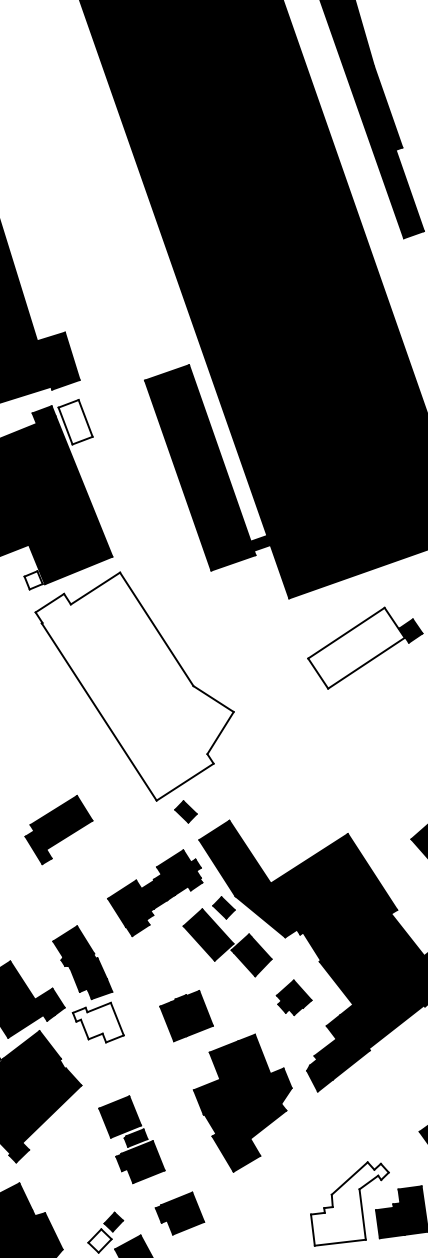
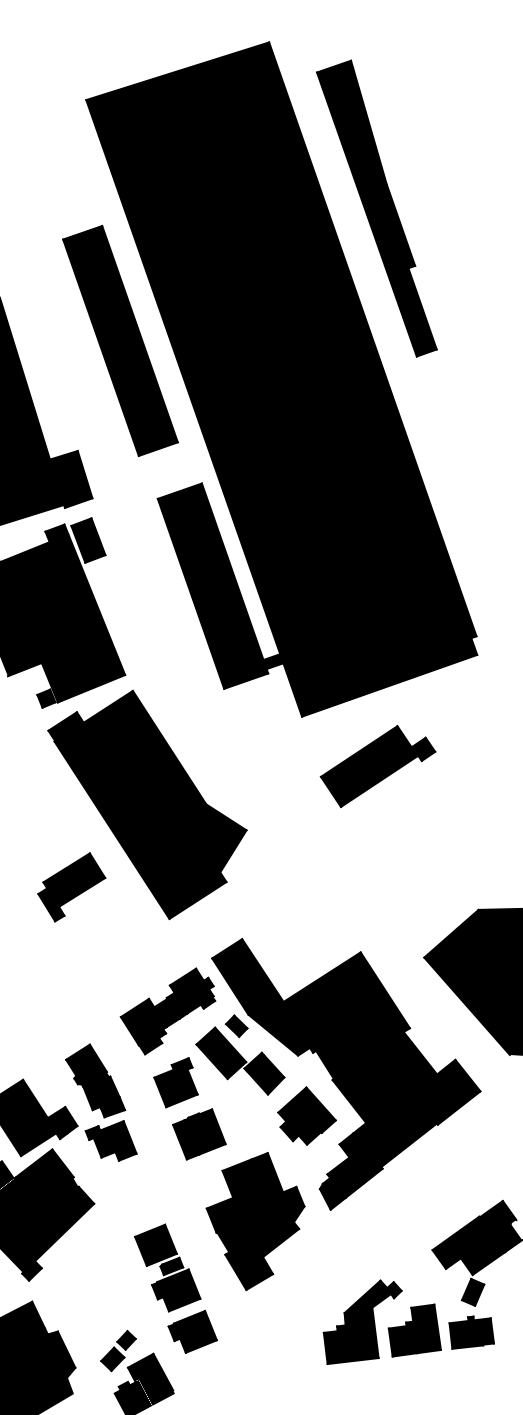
part: (107, 222) -> (120, 340), added
fill: (75, 422) -> (88, 540), added
fill: (33, 580) -> (46, 698), added
fill: (356, 648) -> (369, 766), added
fill: (134, 686) -> (147, 804), added
part: (185, 811) -> (198, 929), removed
part: (58, 830) -> (71, 887), moved
part: (162, 964) -> (175, 1082), added
part: (293, 997) -> (306, 1115), size x1.67
fill: (97, 1022) -> (110, 1140), added
part: (131, 1139) -> (167, 1267), moved
fill: (349, 1204) -> (362, 1322), added
fill: (99, 1240) -> (112, 1358), added

